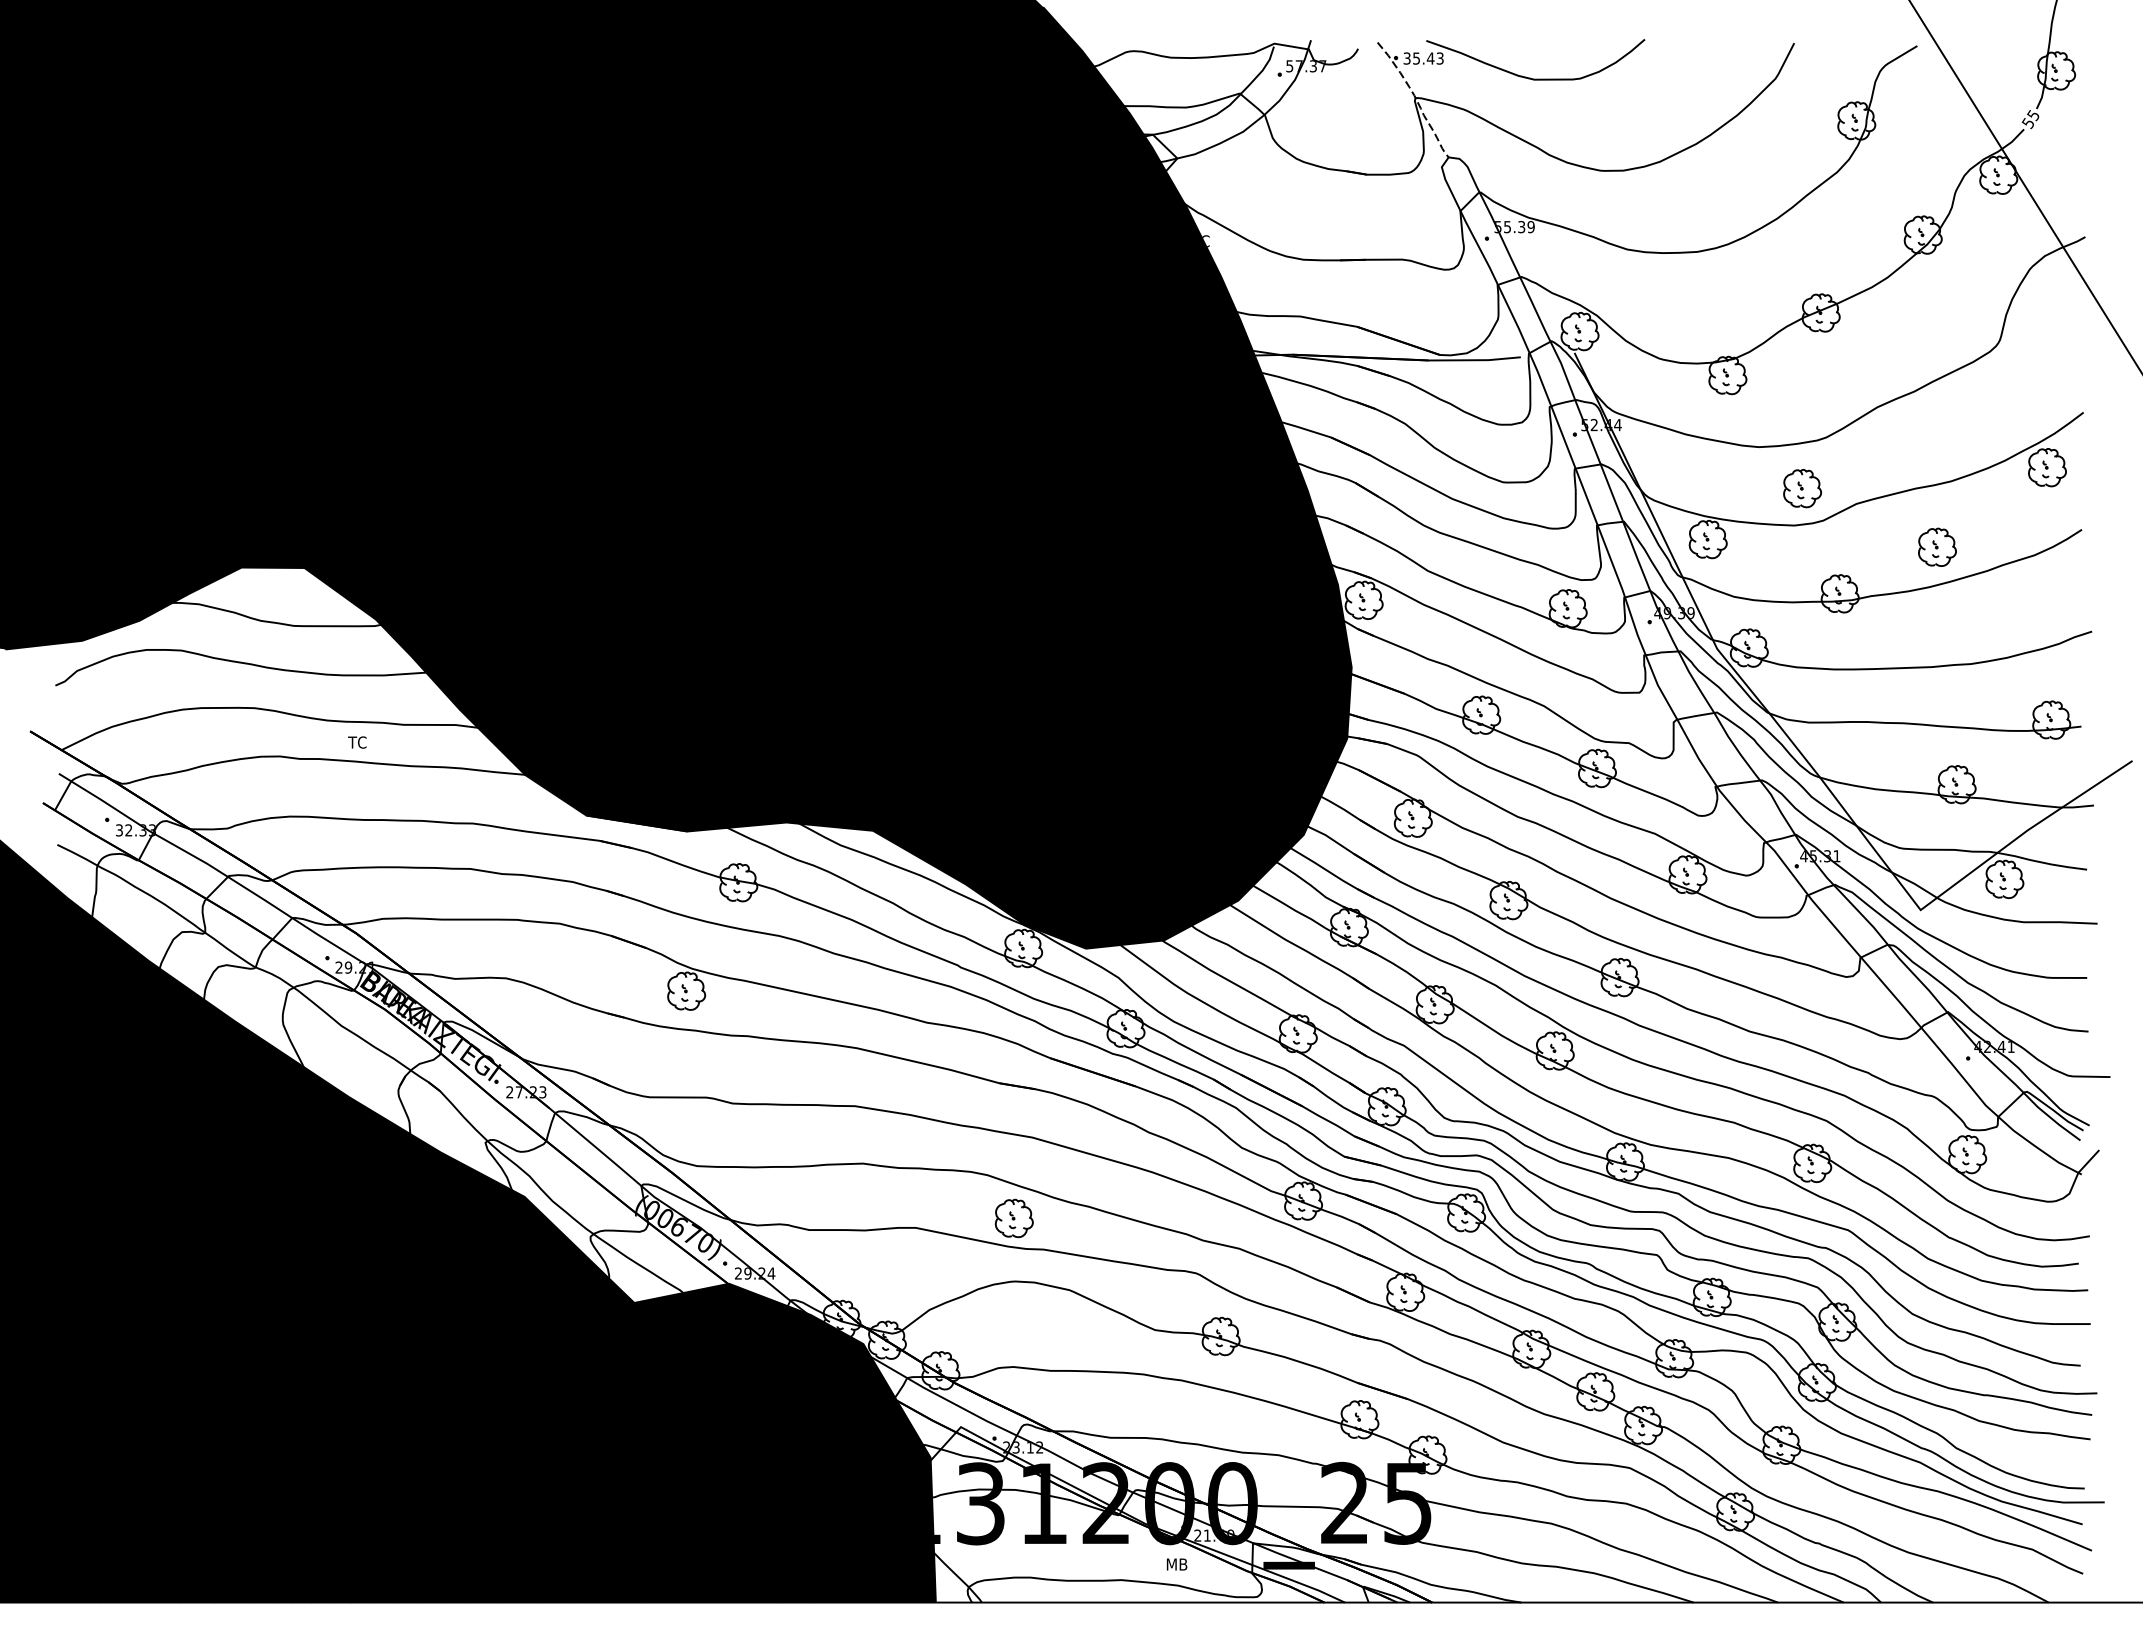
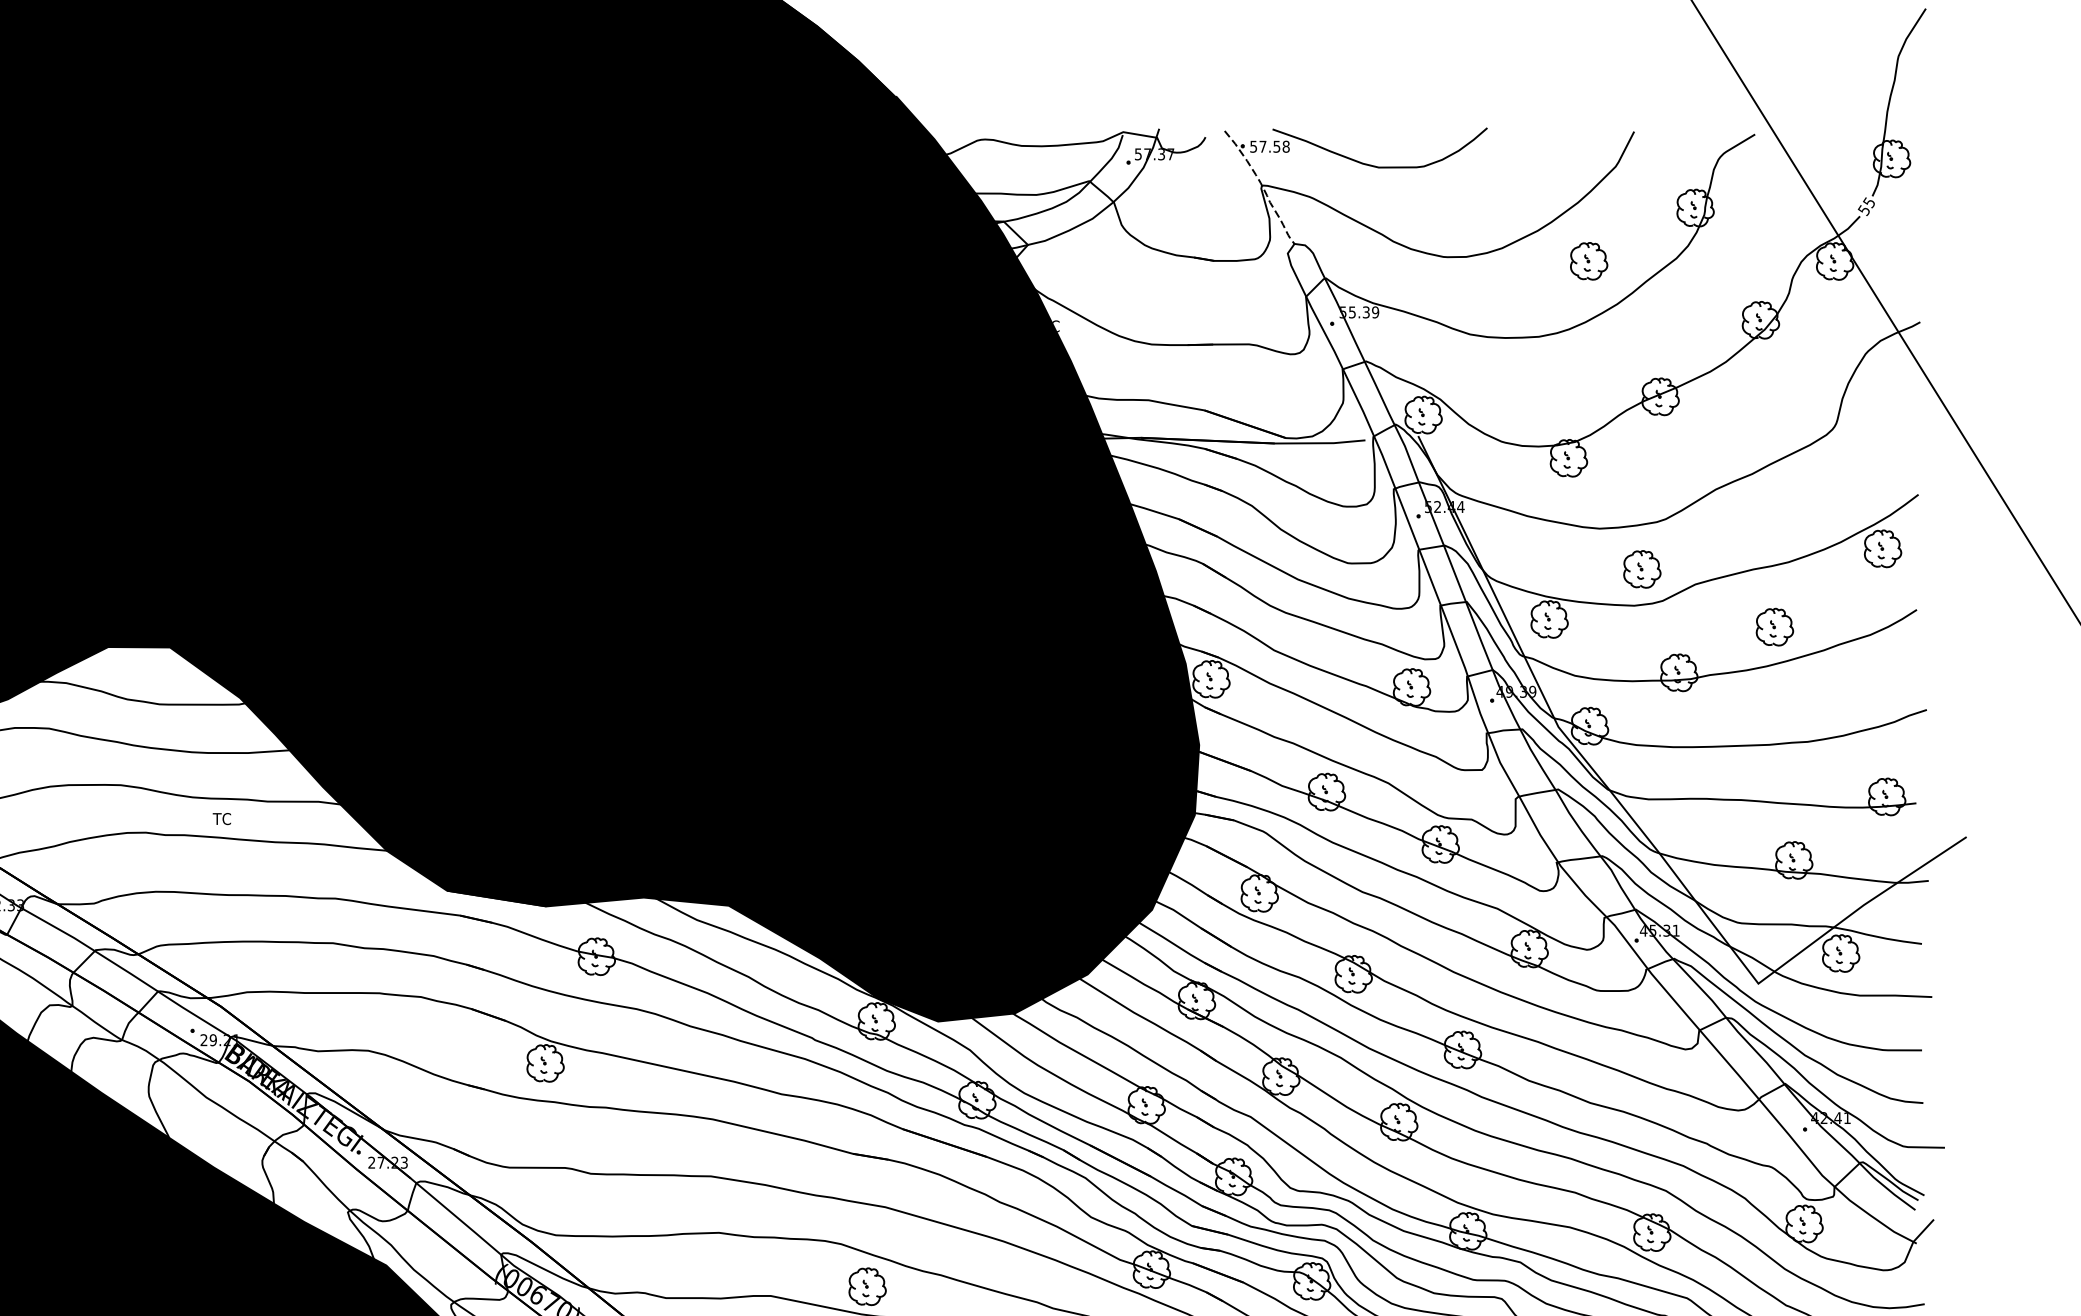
text: (1423, 58) -> (1269, 146), 35.43 -> 57.58
part: (1748, 174) -> (1589, 260), added

